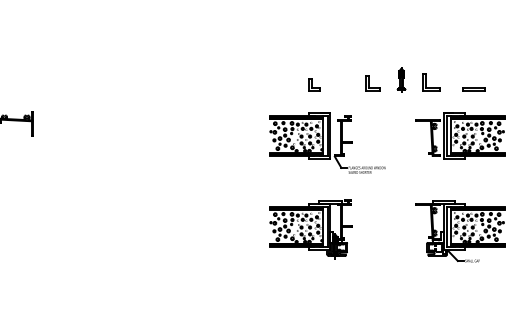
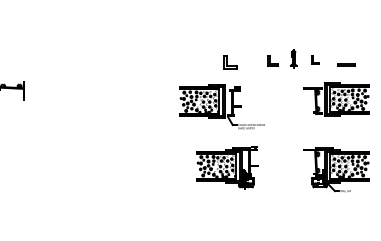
part: (431, 81) -> (315, 59), size x0.6
part: (313, 83) -> (229, 61), size x1.6
part: (327, 142) -> (222, 106), moved

